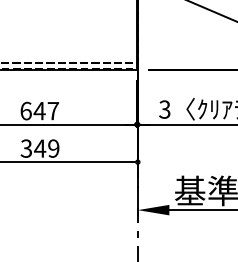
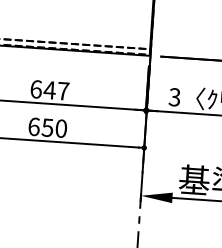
text: (39, 148) -> (47, 127), 349 -> 650

